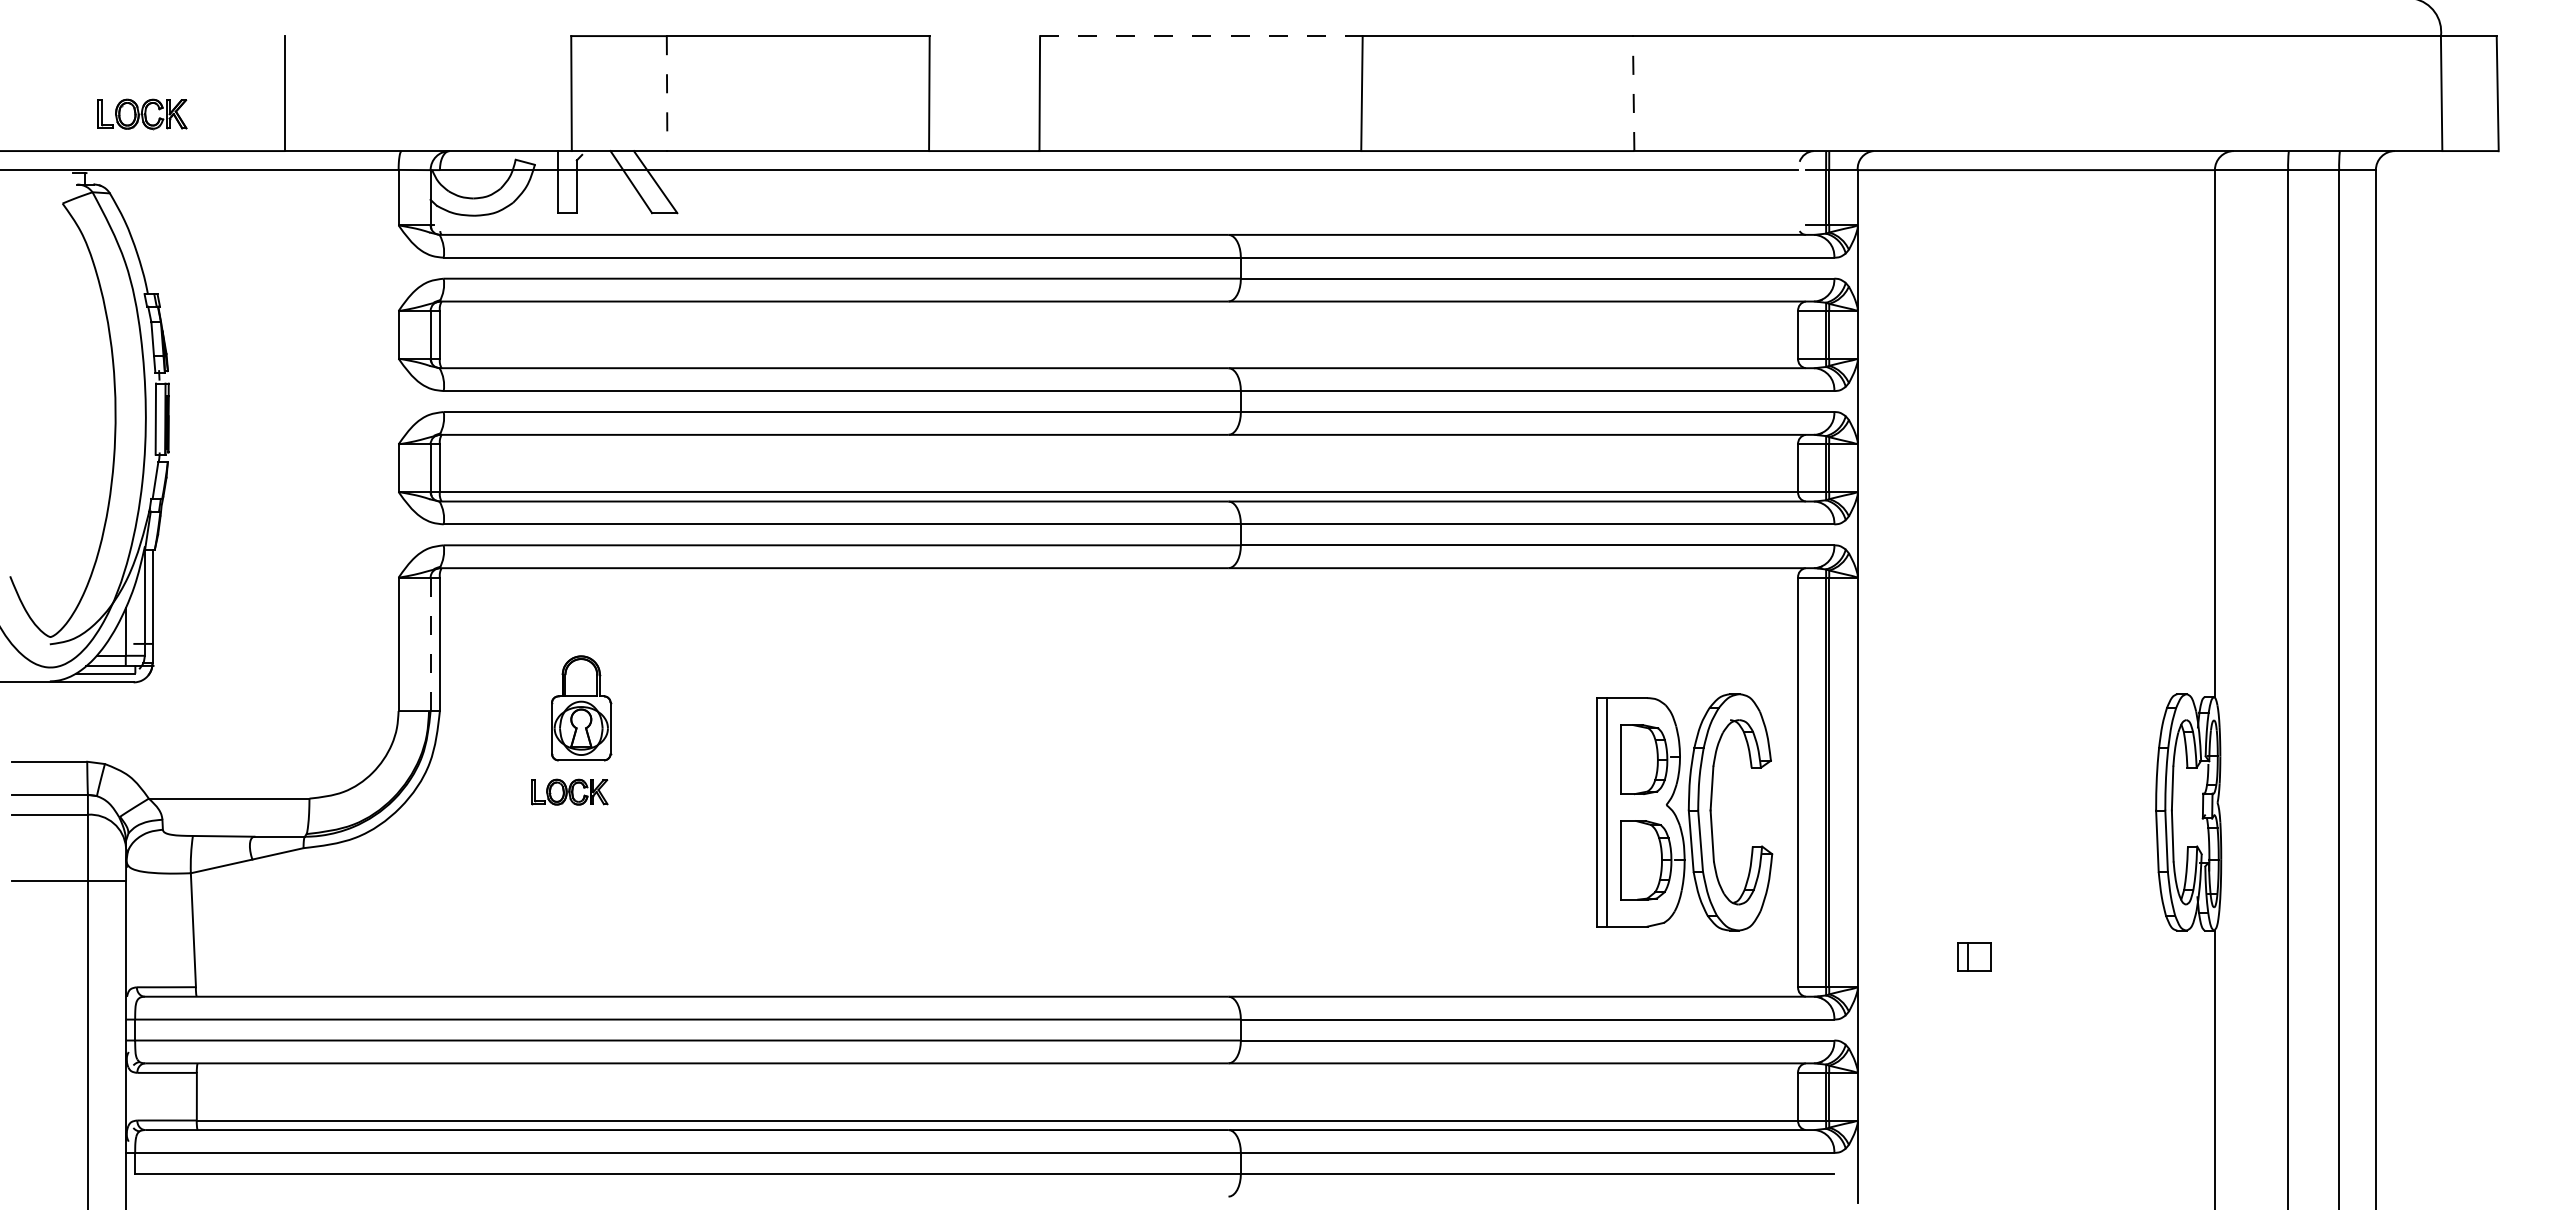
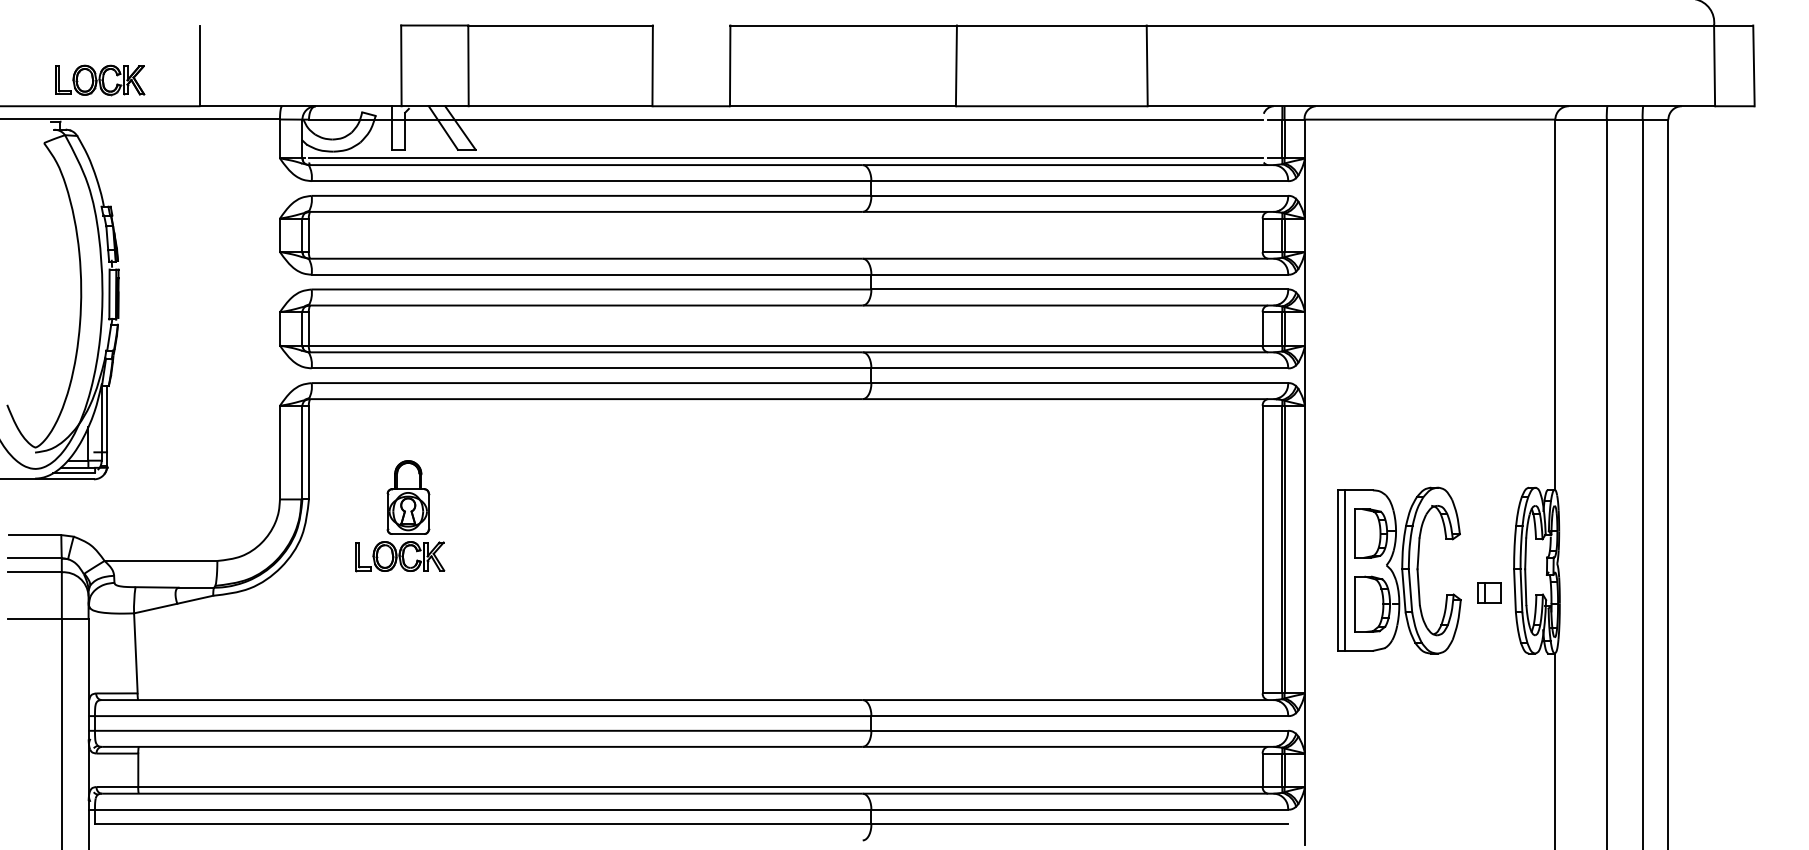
line: (1201, 36) -> (843, 25), dashed -> solid
line: (1633, 93) -> (1147, 65), dashed -> solid
line: (667, 94) -> (468, 66), dashed -> solid
part: (142, 114) -> (100, 80), size x1.43
line: (1118, 225) -> (785, 158), added
line: (430, 644) -> (302, 452), dashed -> solid
part: (569, 791) -> (399, 555), size x1.67
part: (1684, 812) -> (1399, 570), moved
part: (1974, 956) -> (1489, 592), moved

